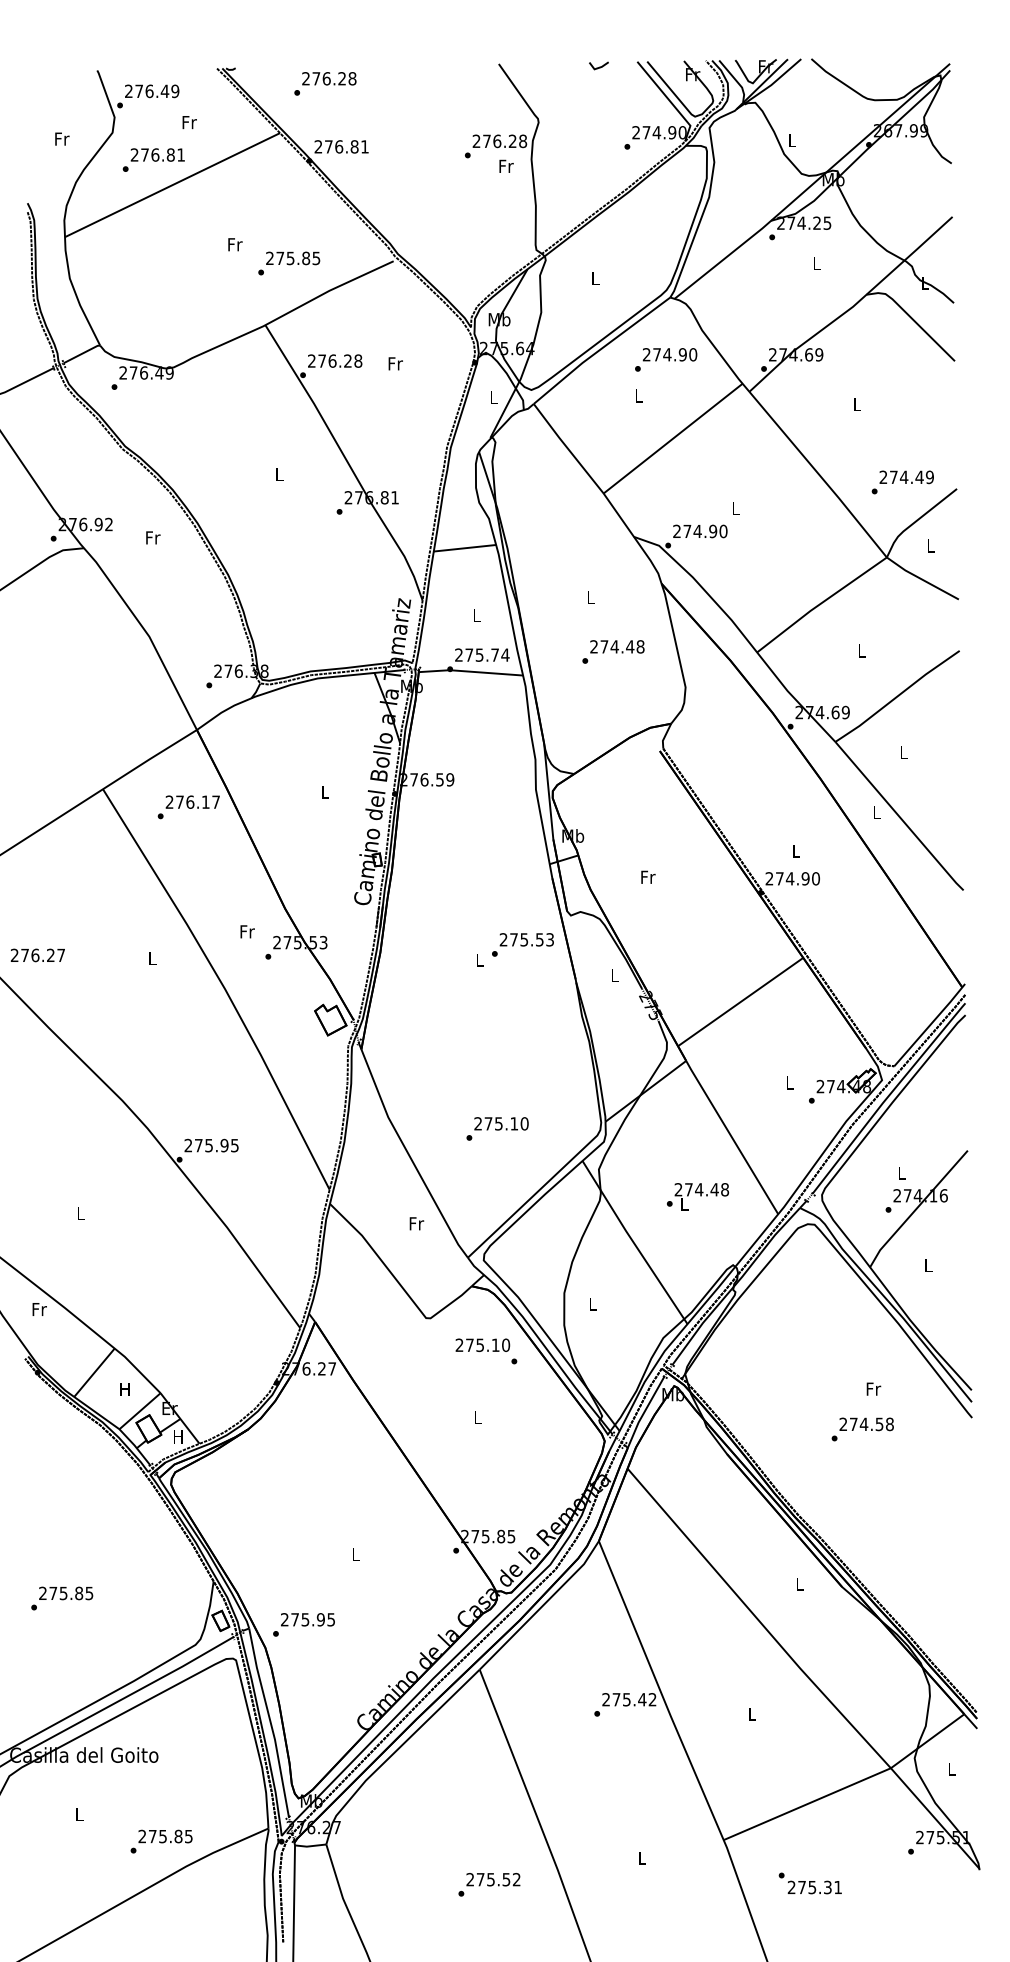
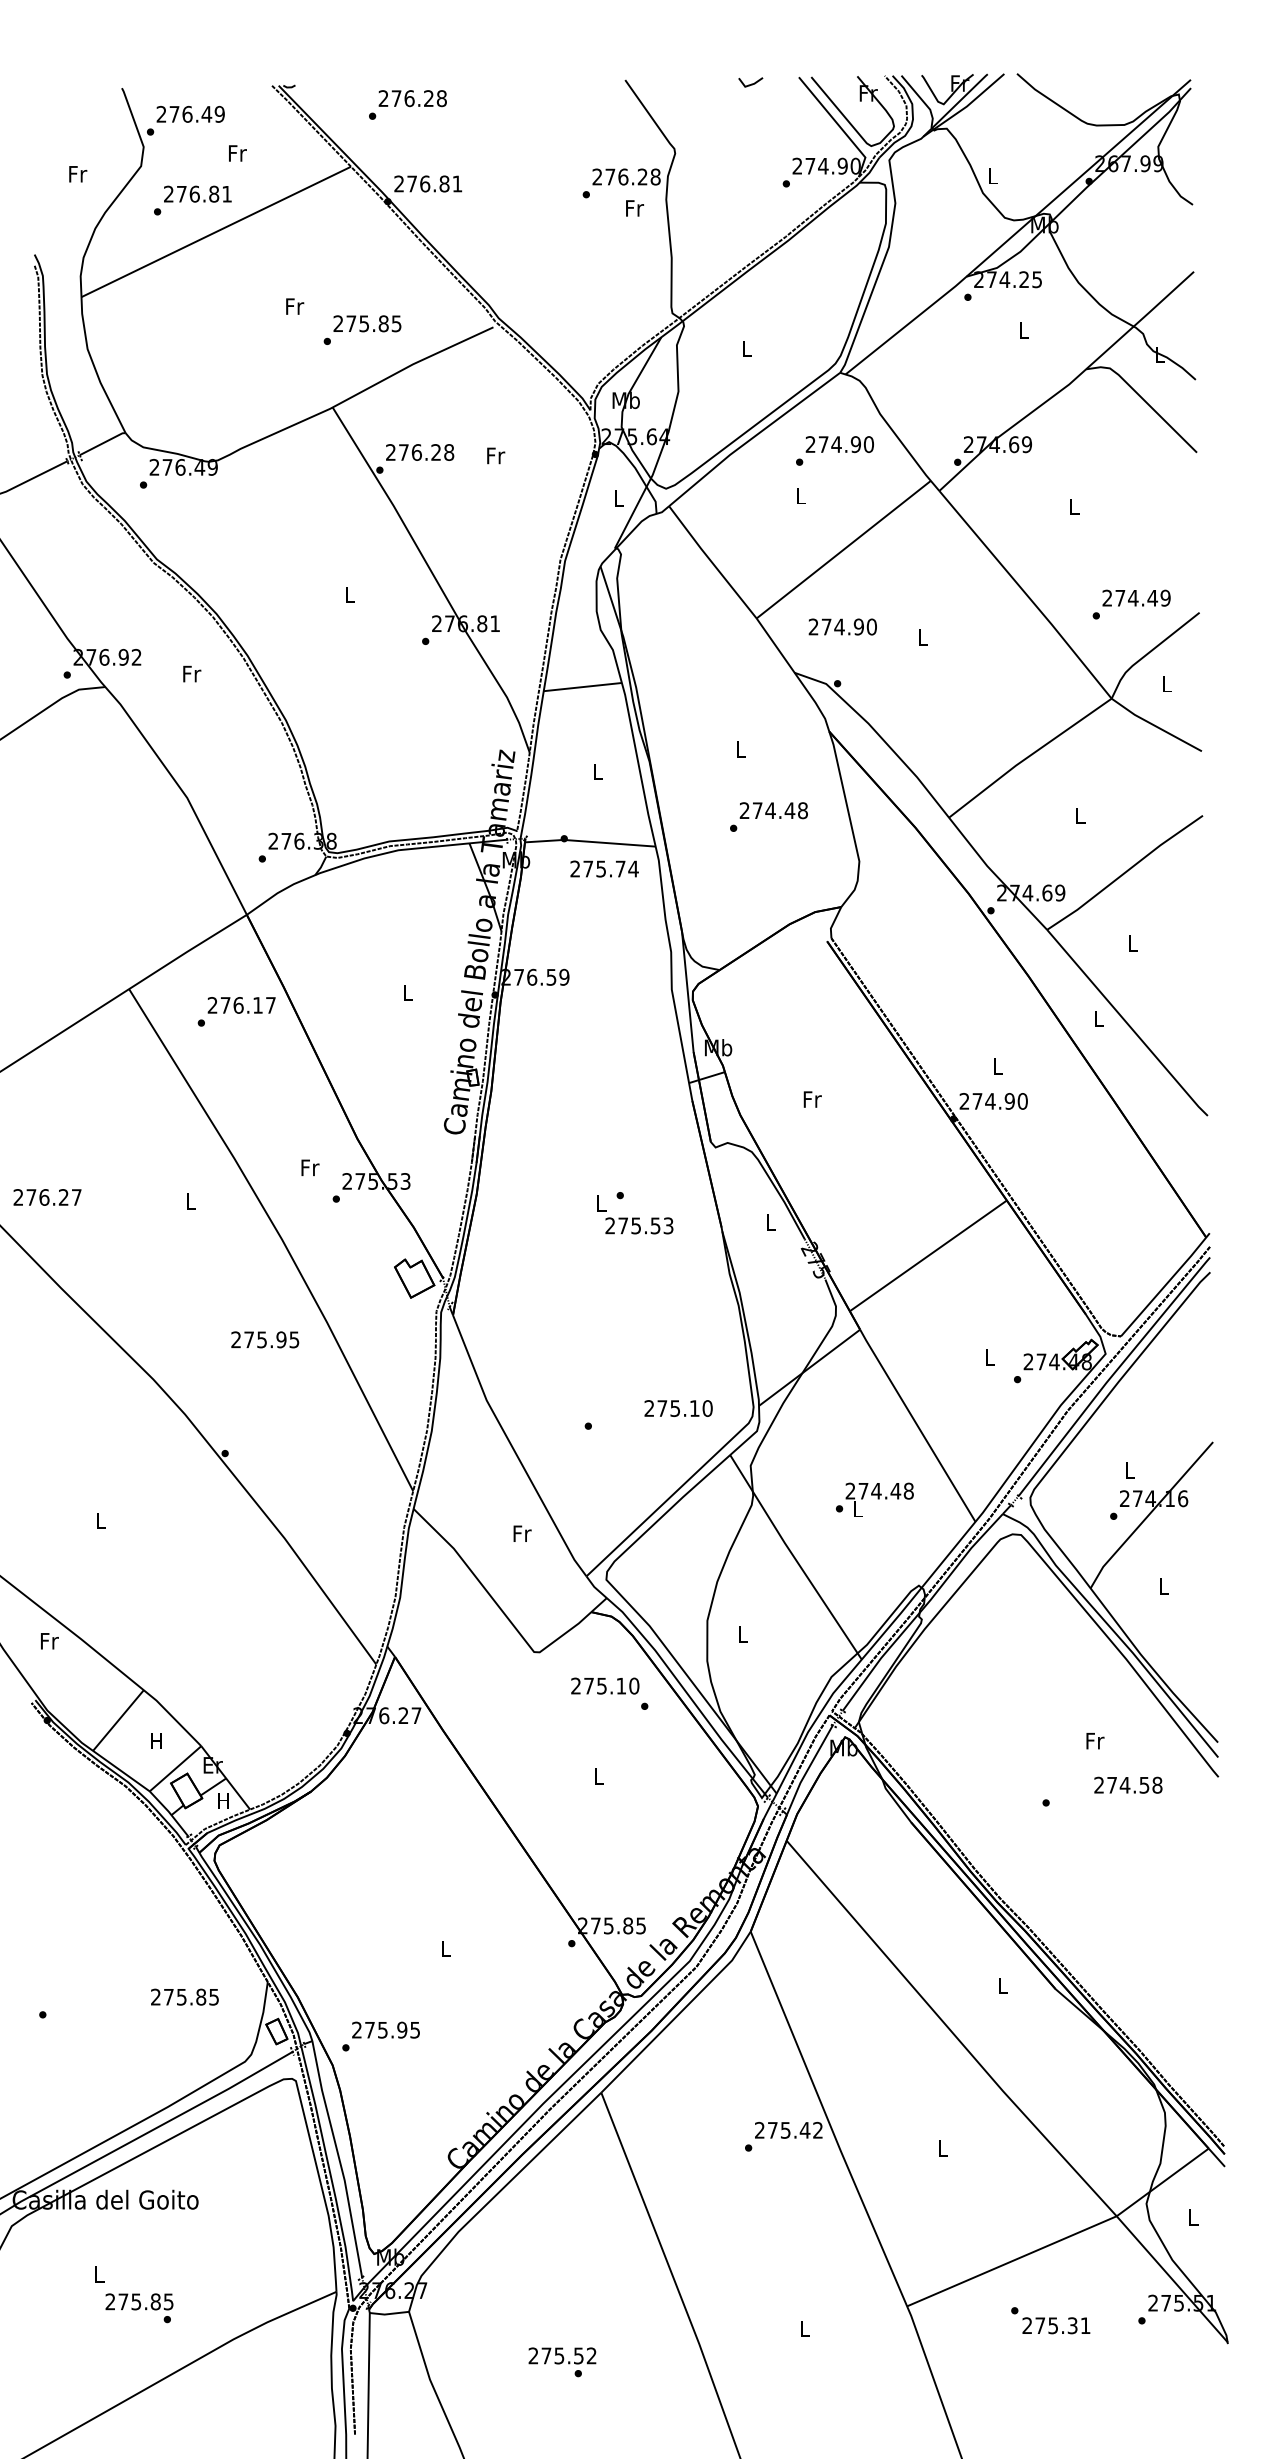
text: (700, 531) -> (842, 626), moved
text: (482, 654) -> (604, 868), moved
text: (526, 939) -> (639, 1225), moved
text: (501, 1123) -> (678, 1408), moved
text: (211, 1145) -> (265, 1339), moved
text: (866, 1423) -> (1128, 1784), moved
text: (65, 1592) -> (184, 1996), moved
text: (165, 1836) -> (139, 2301), moved
text: (493, 1879) -> (562, 2355), moved
text: (810, 1883) -> (1050, 2320), moved

